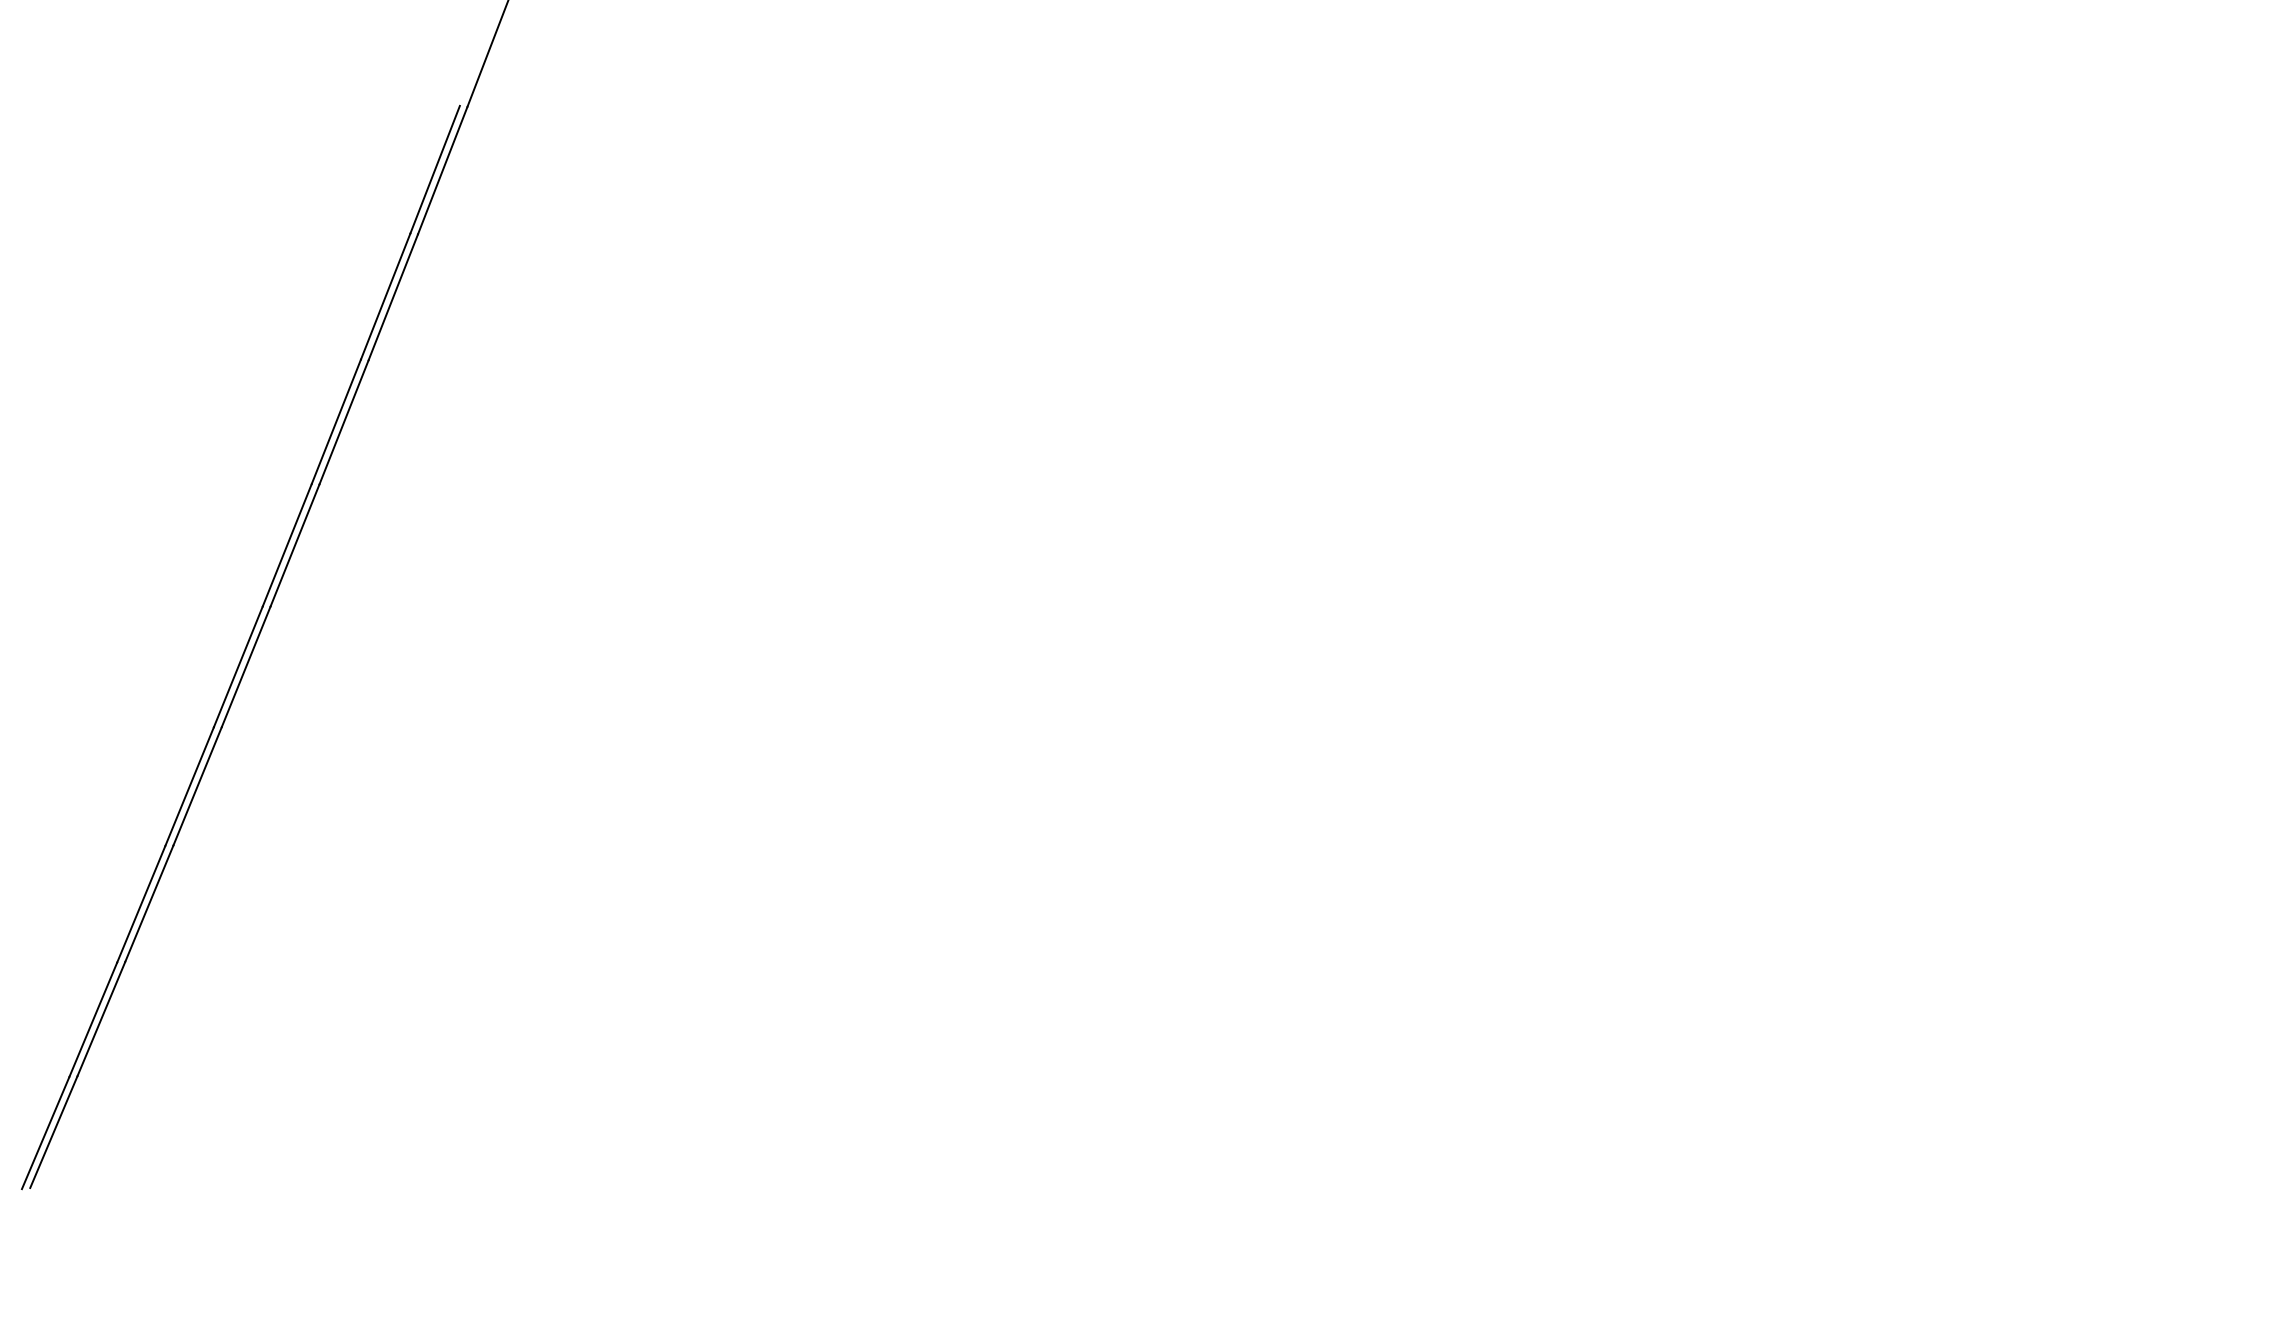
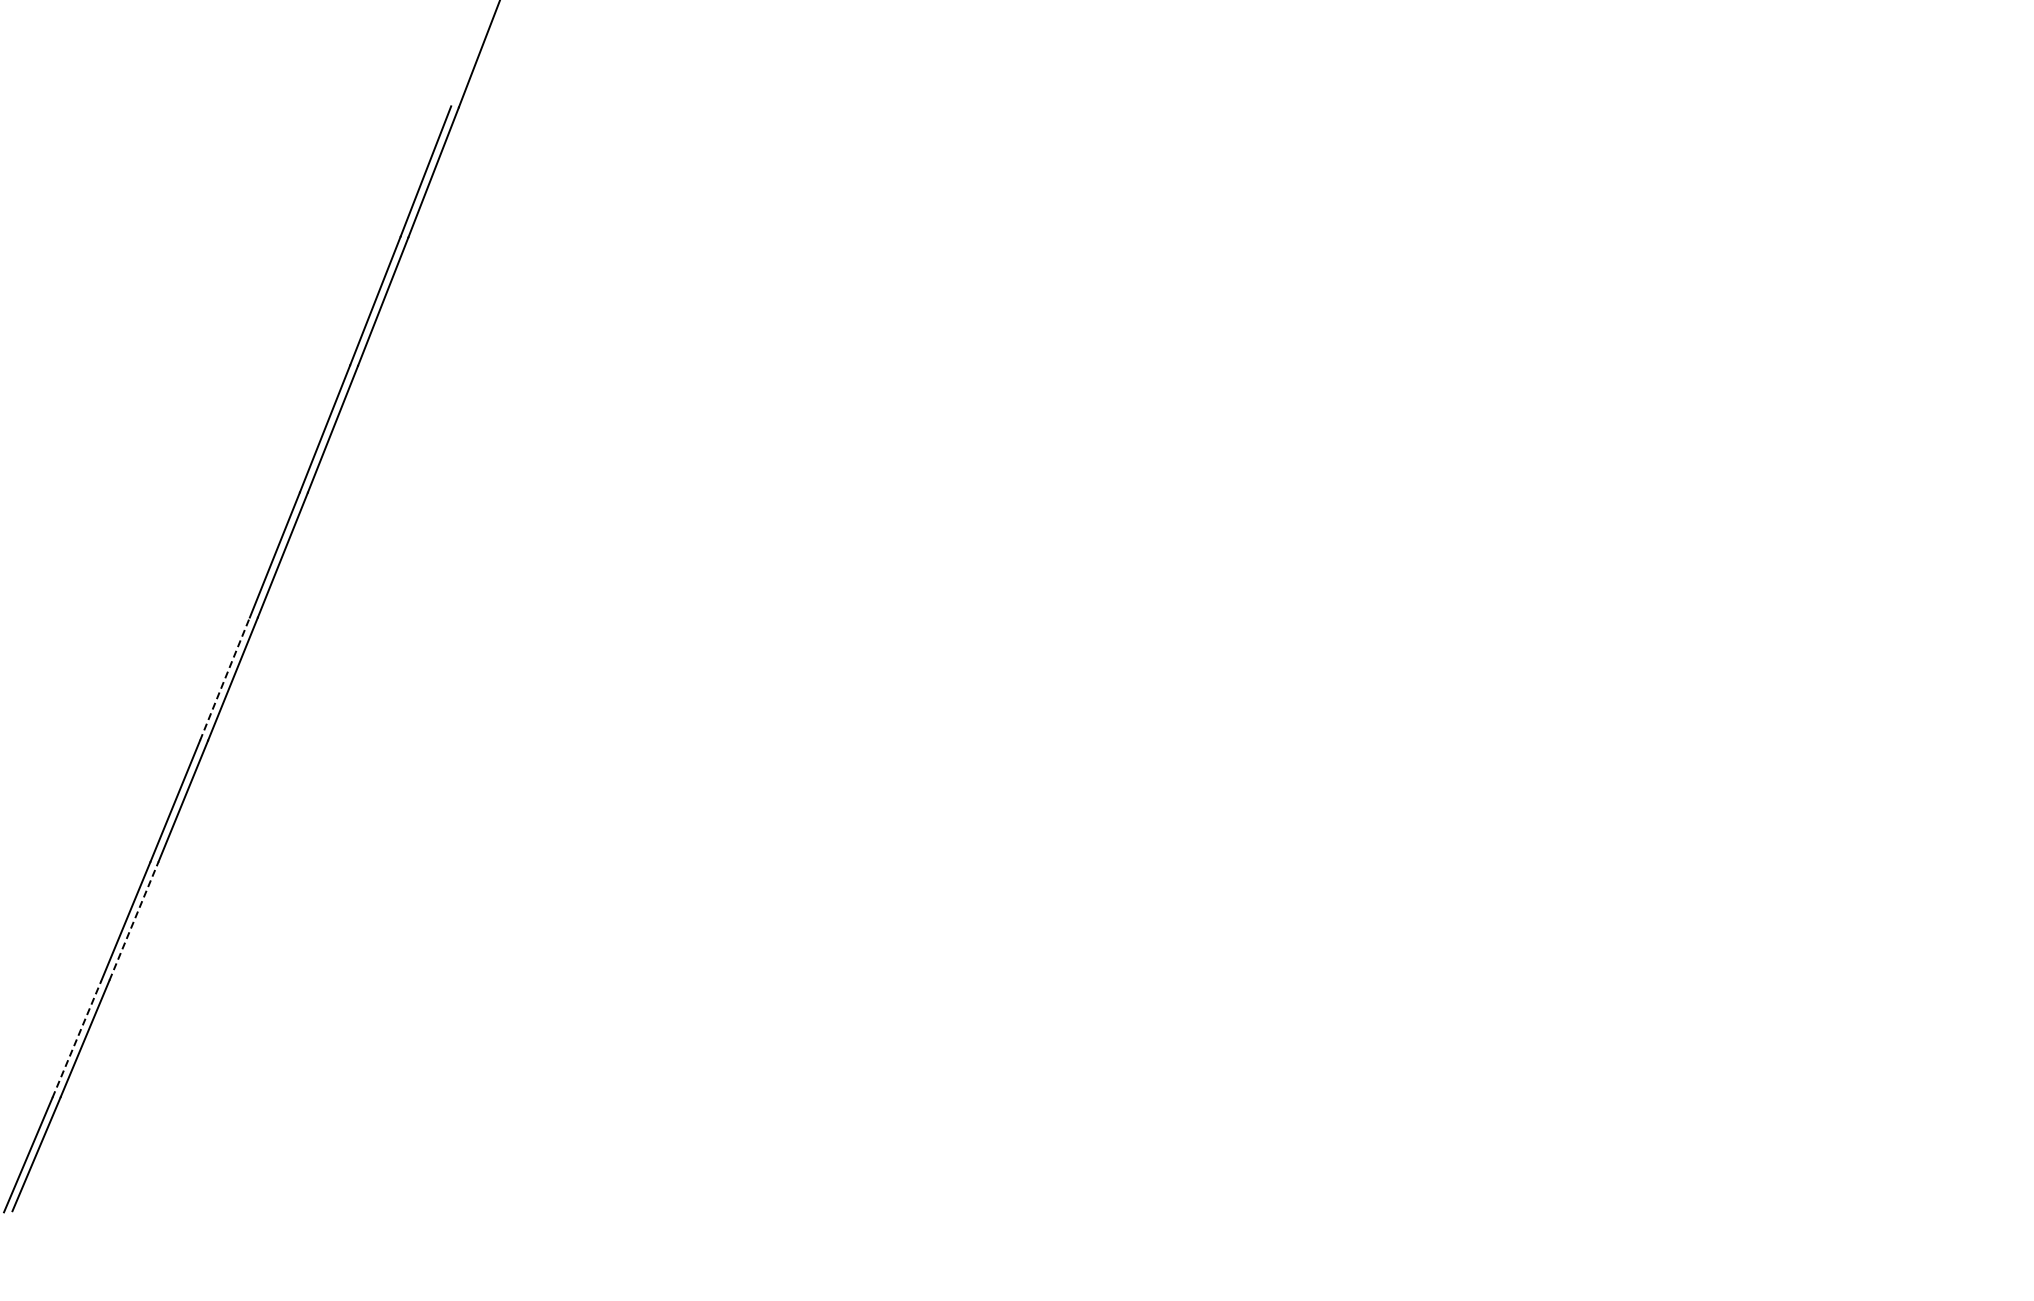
line: (238, 666) -> (225, 678), solid -> dashed
line: (149, 903) -> (134, 920), solid -> dashed
line: (93, 1019) -> (77, 1039), solid -> dashed

